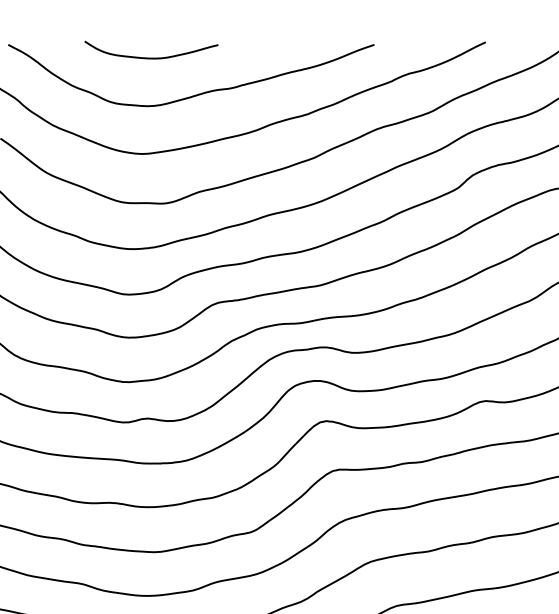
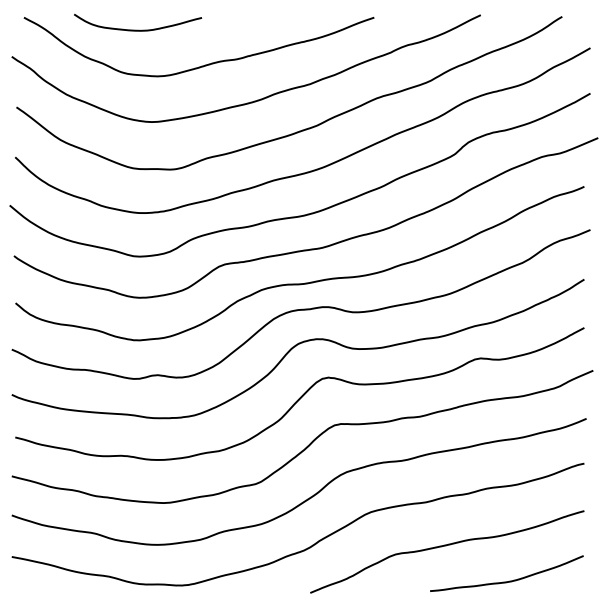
curve: (152, 57) -> (138, 29), moved

